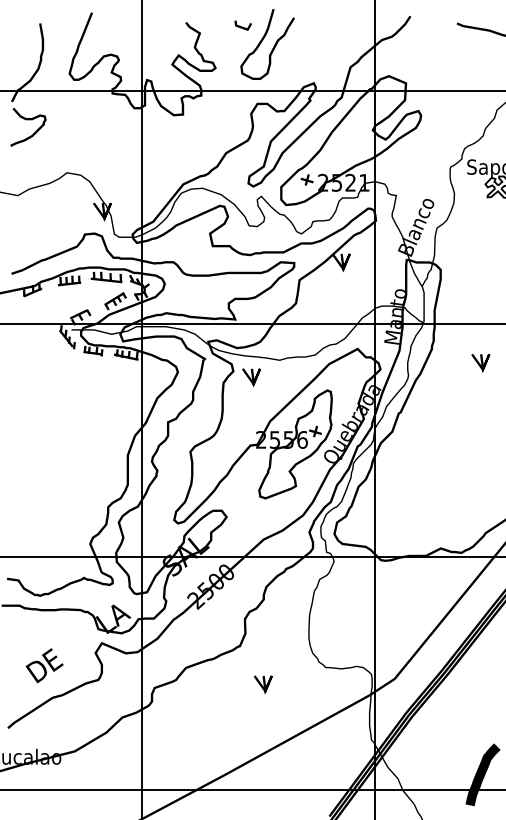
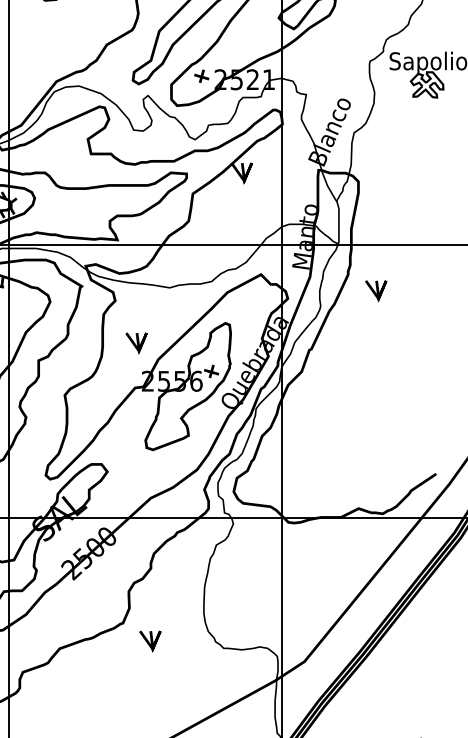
line: (479, 363) -> (374, 291), moved
line: (251, 377) -> (136, 343), moved
line: (261, 684) -> (148, 641), moved

